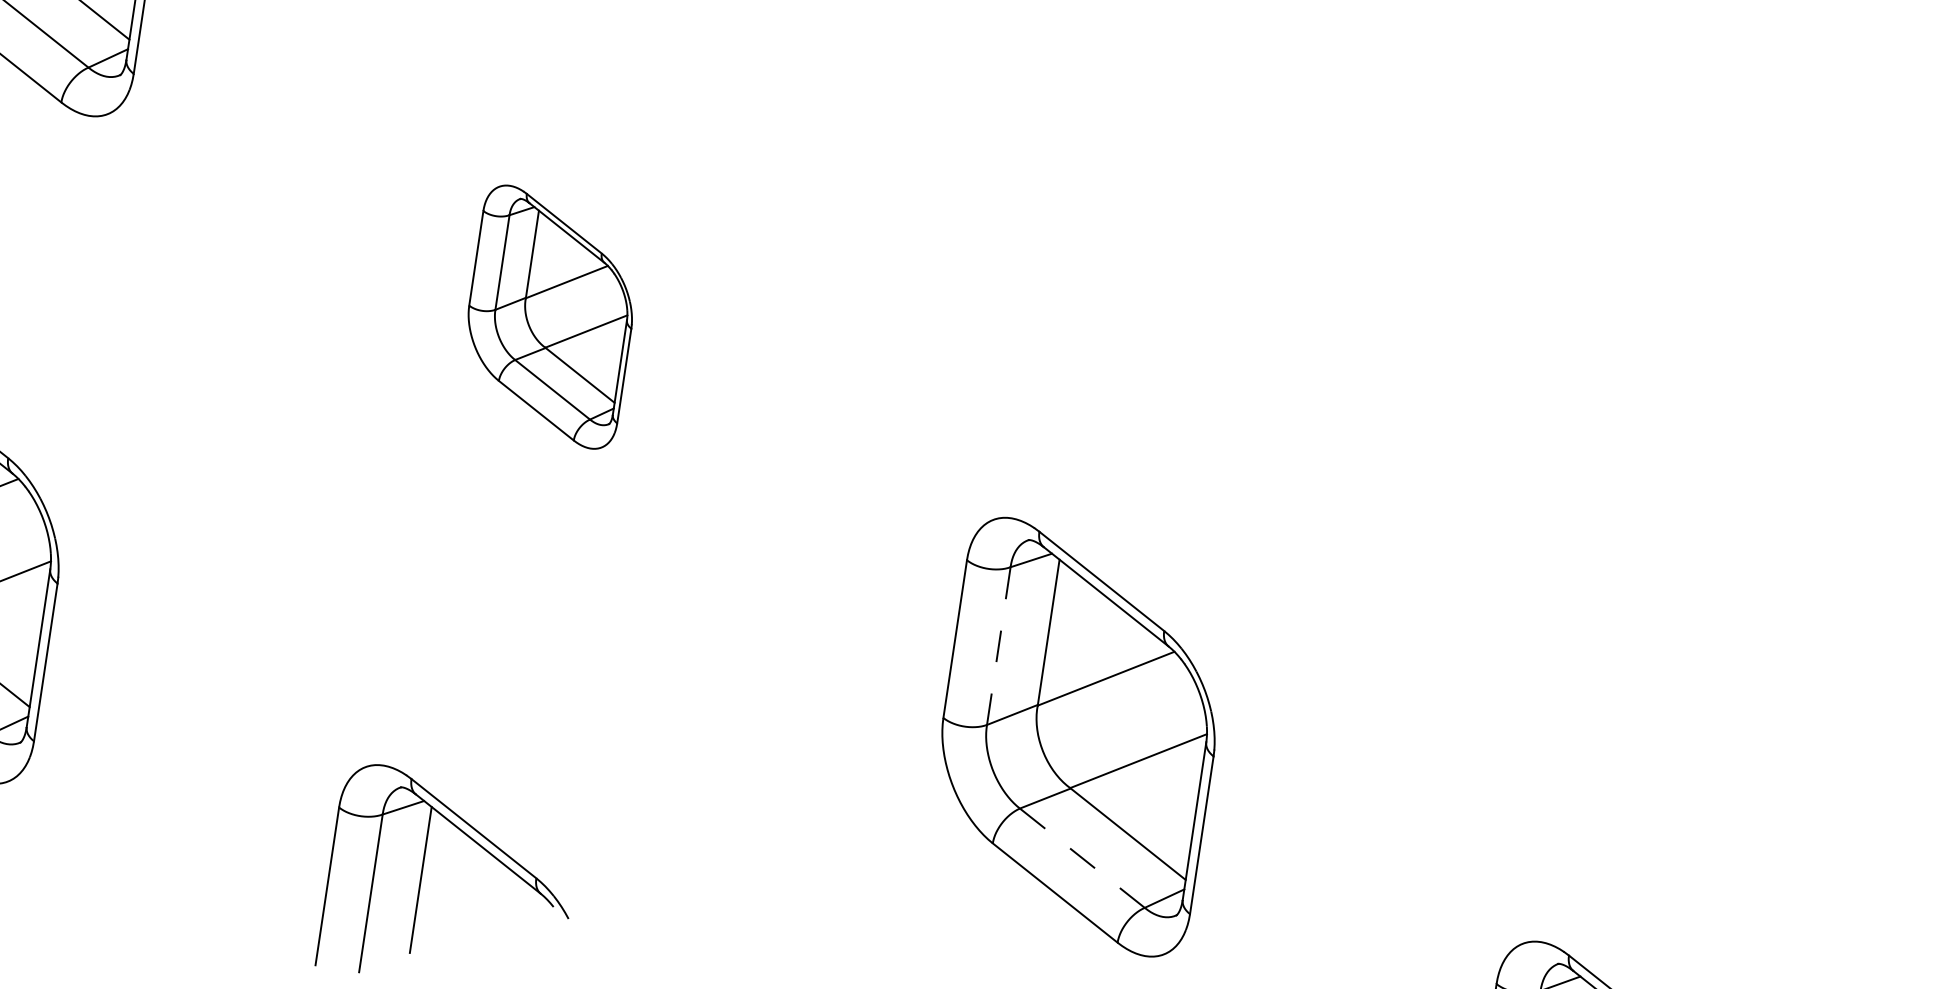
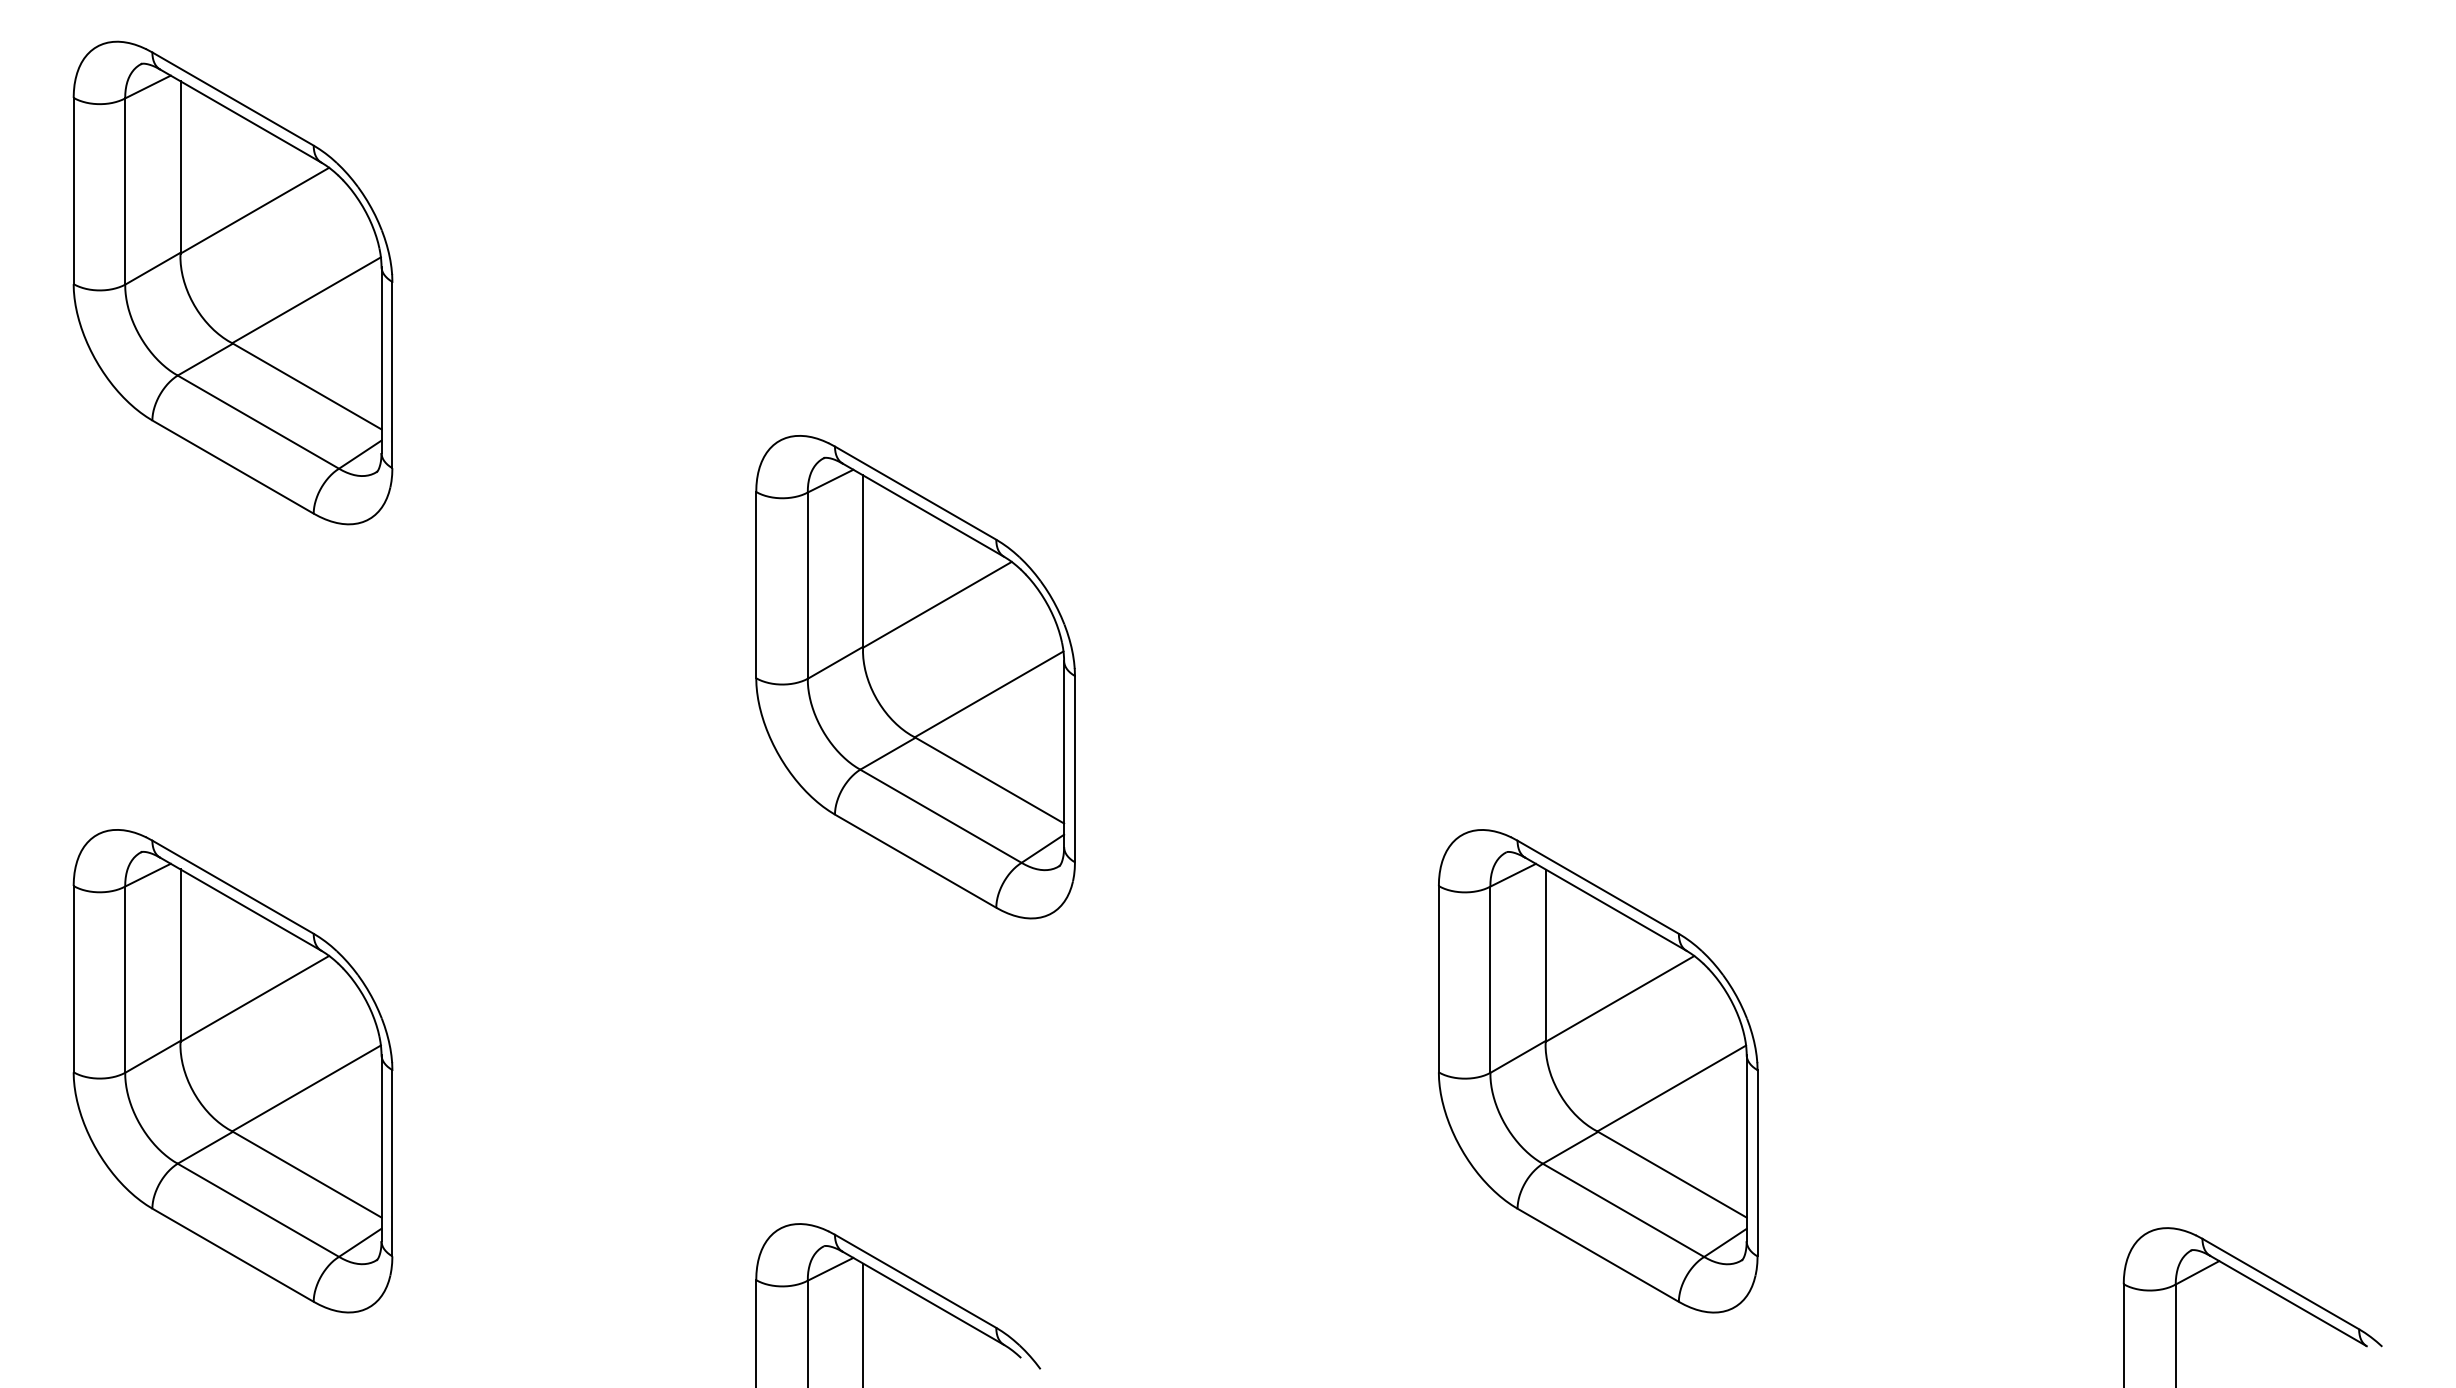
part: (550, 317) -> (915, 677), size x1.67
line: (998, 645) -> (1490, 979), dashed -> solid
line: (1082, 858) -> (1623, 1210), dashed -> solid

